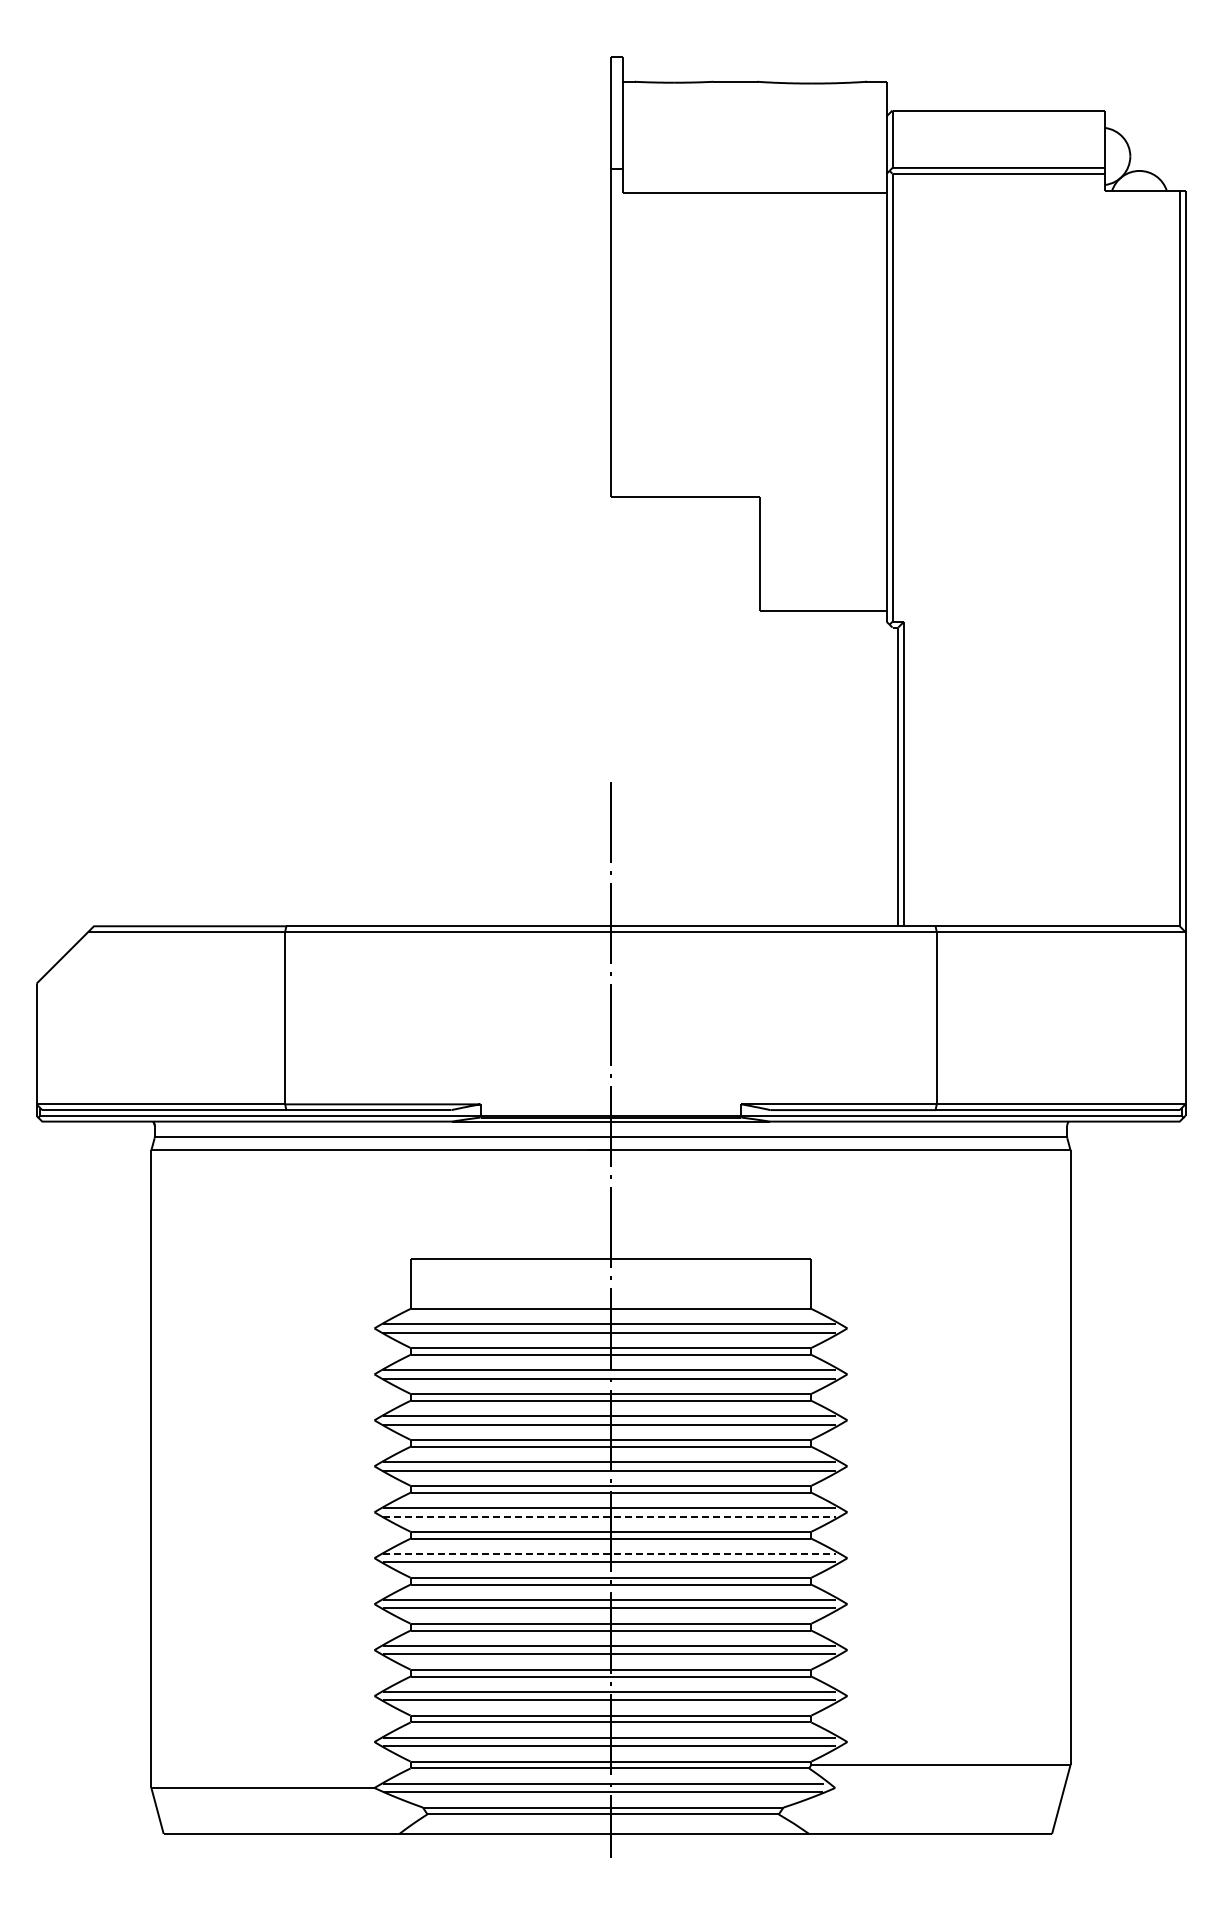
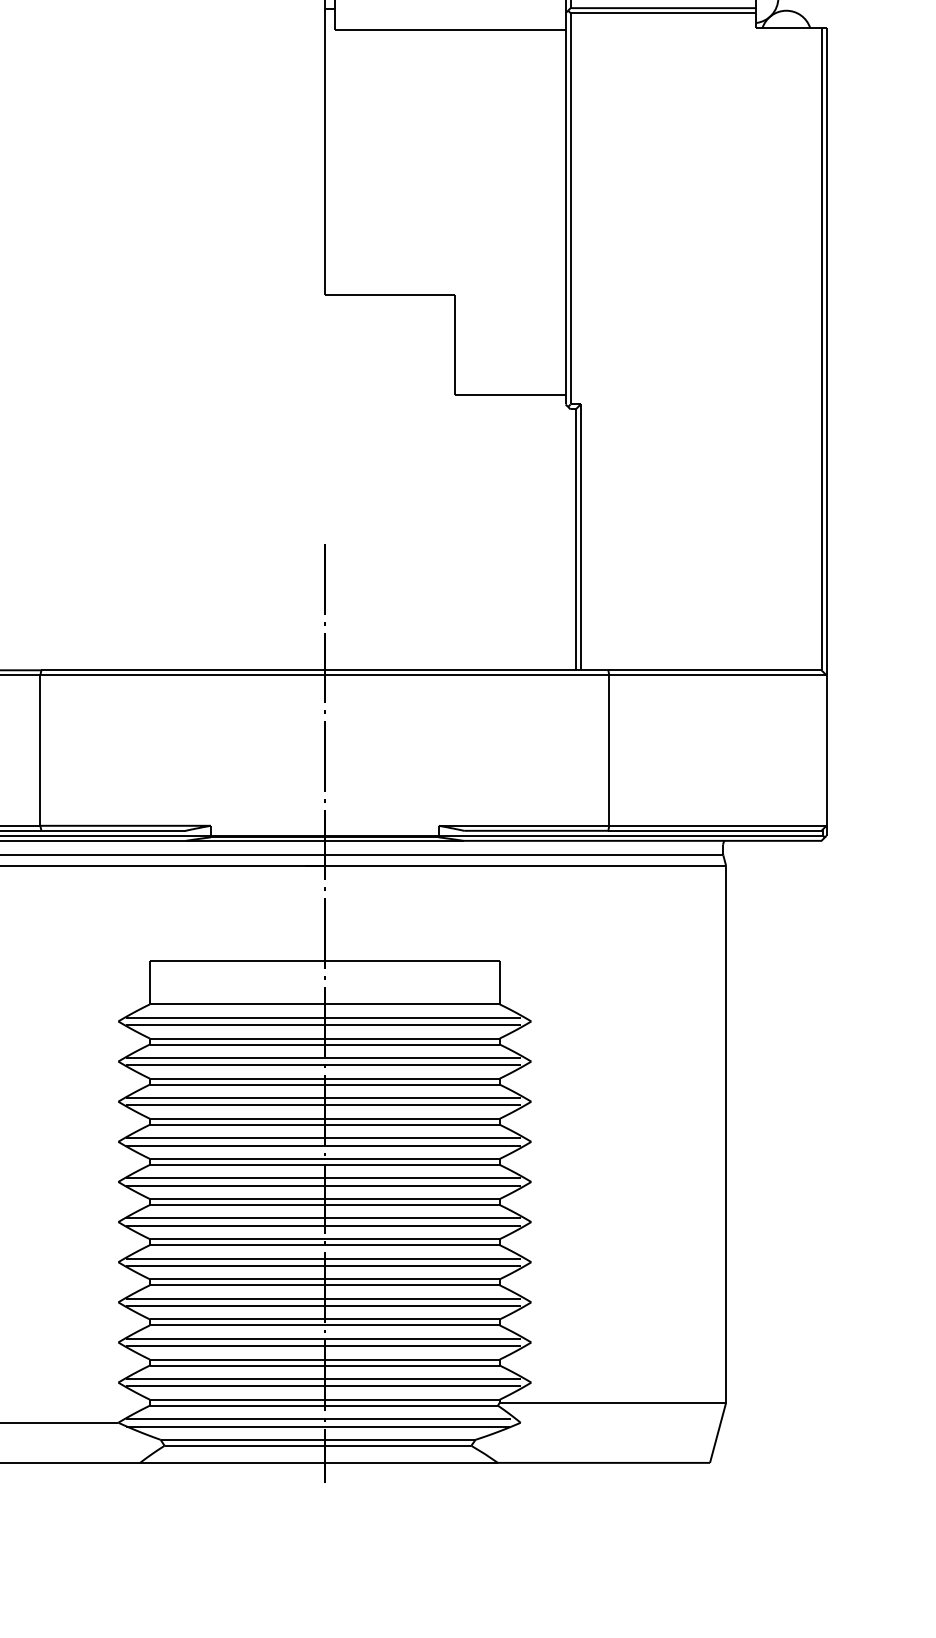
line: (610, 1516) -> (324, 1185), dashed -> solid
line: (610, 1553) -> (324, 1217), dashed -> solid

